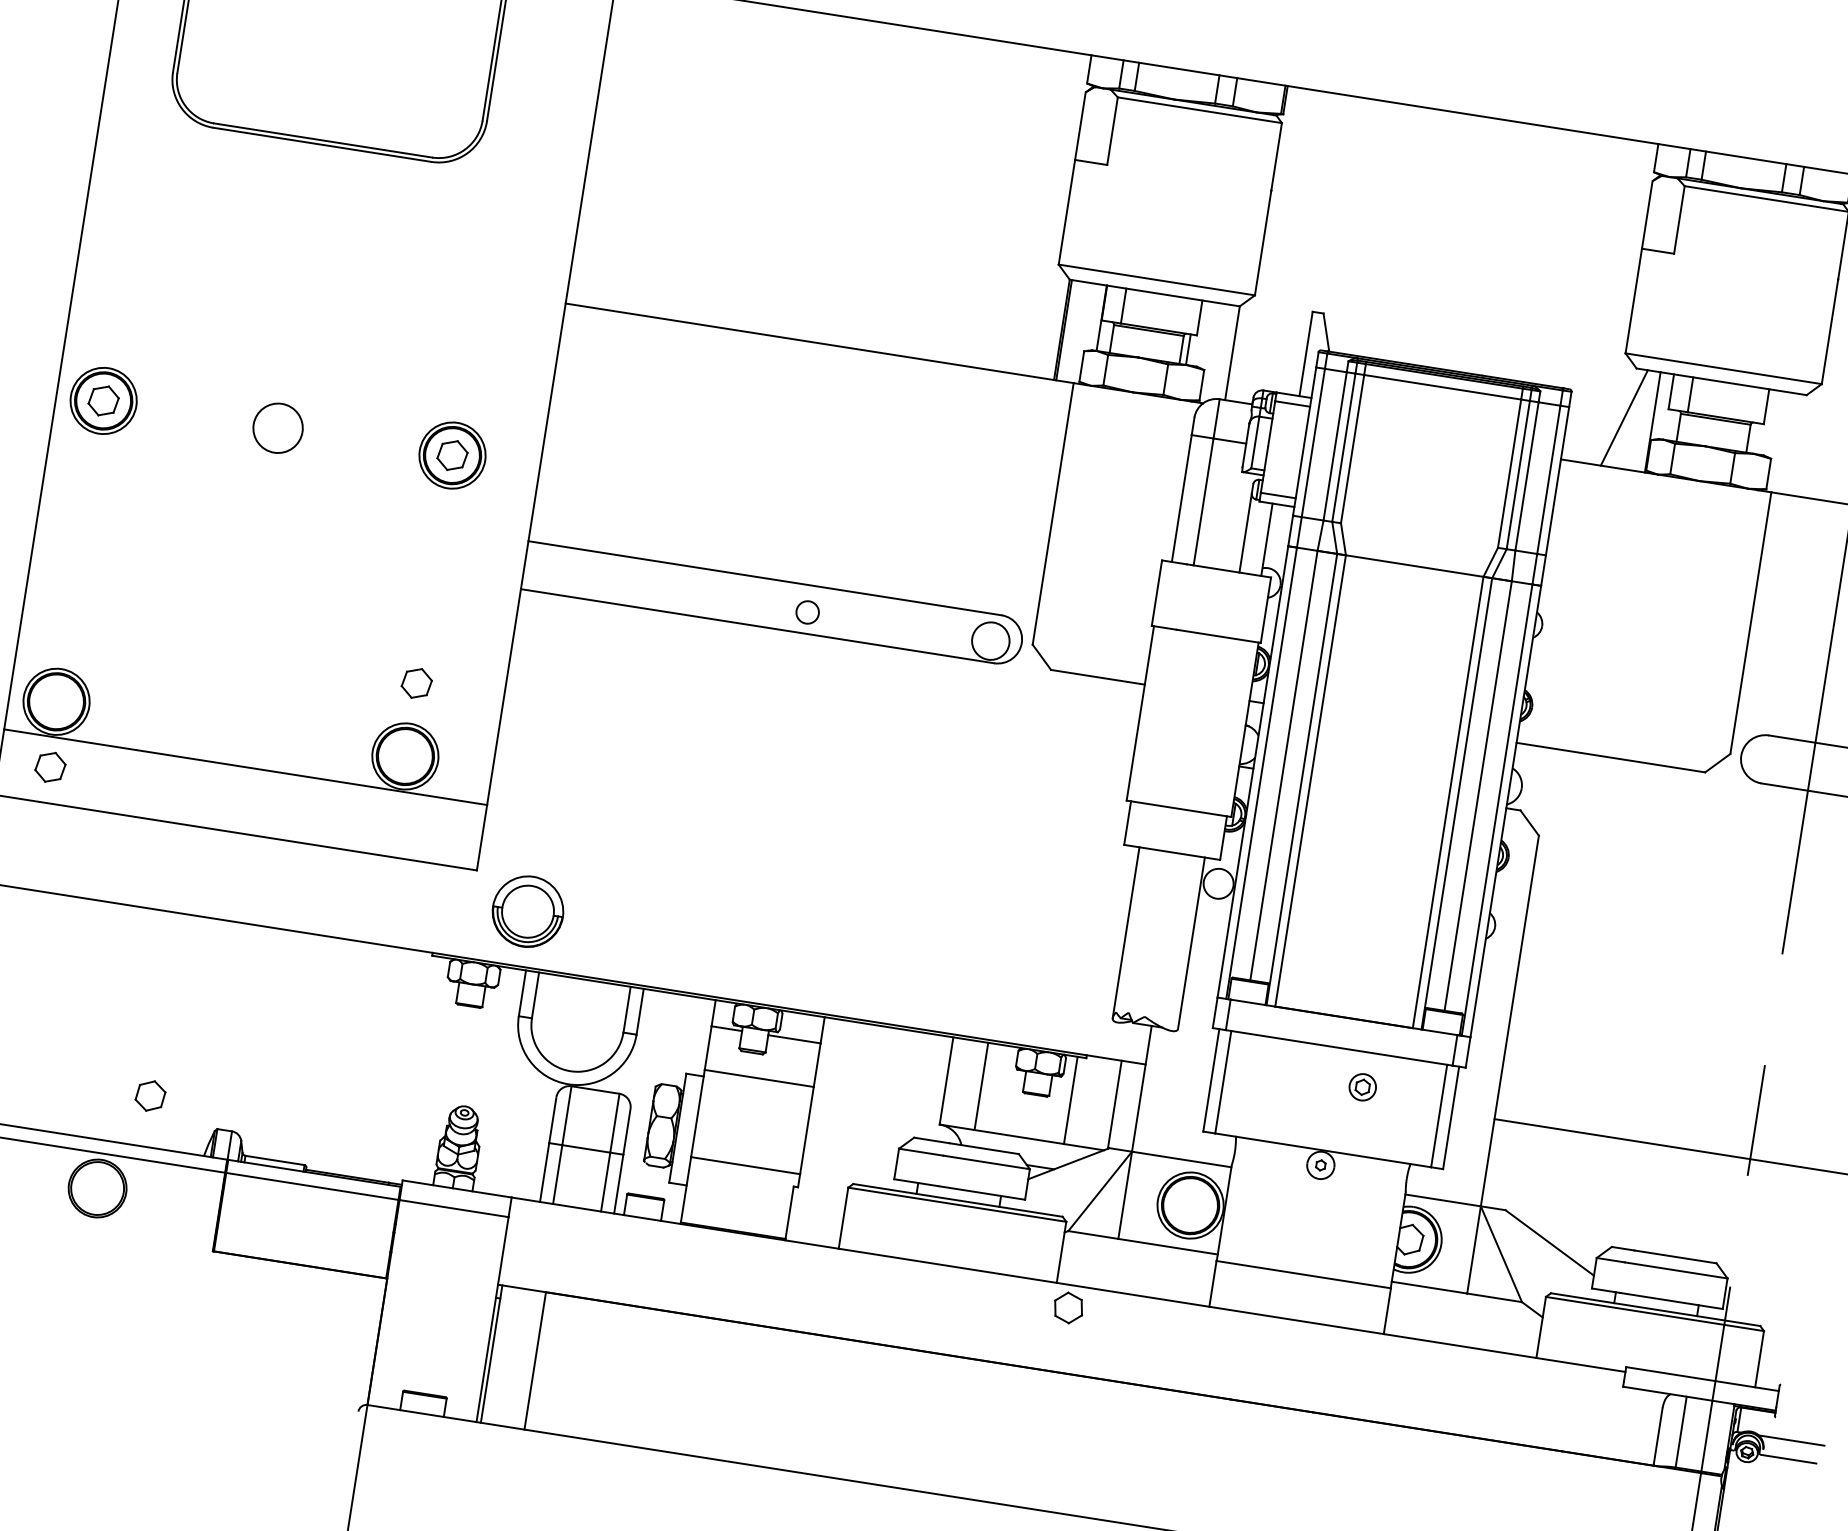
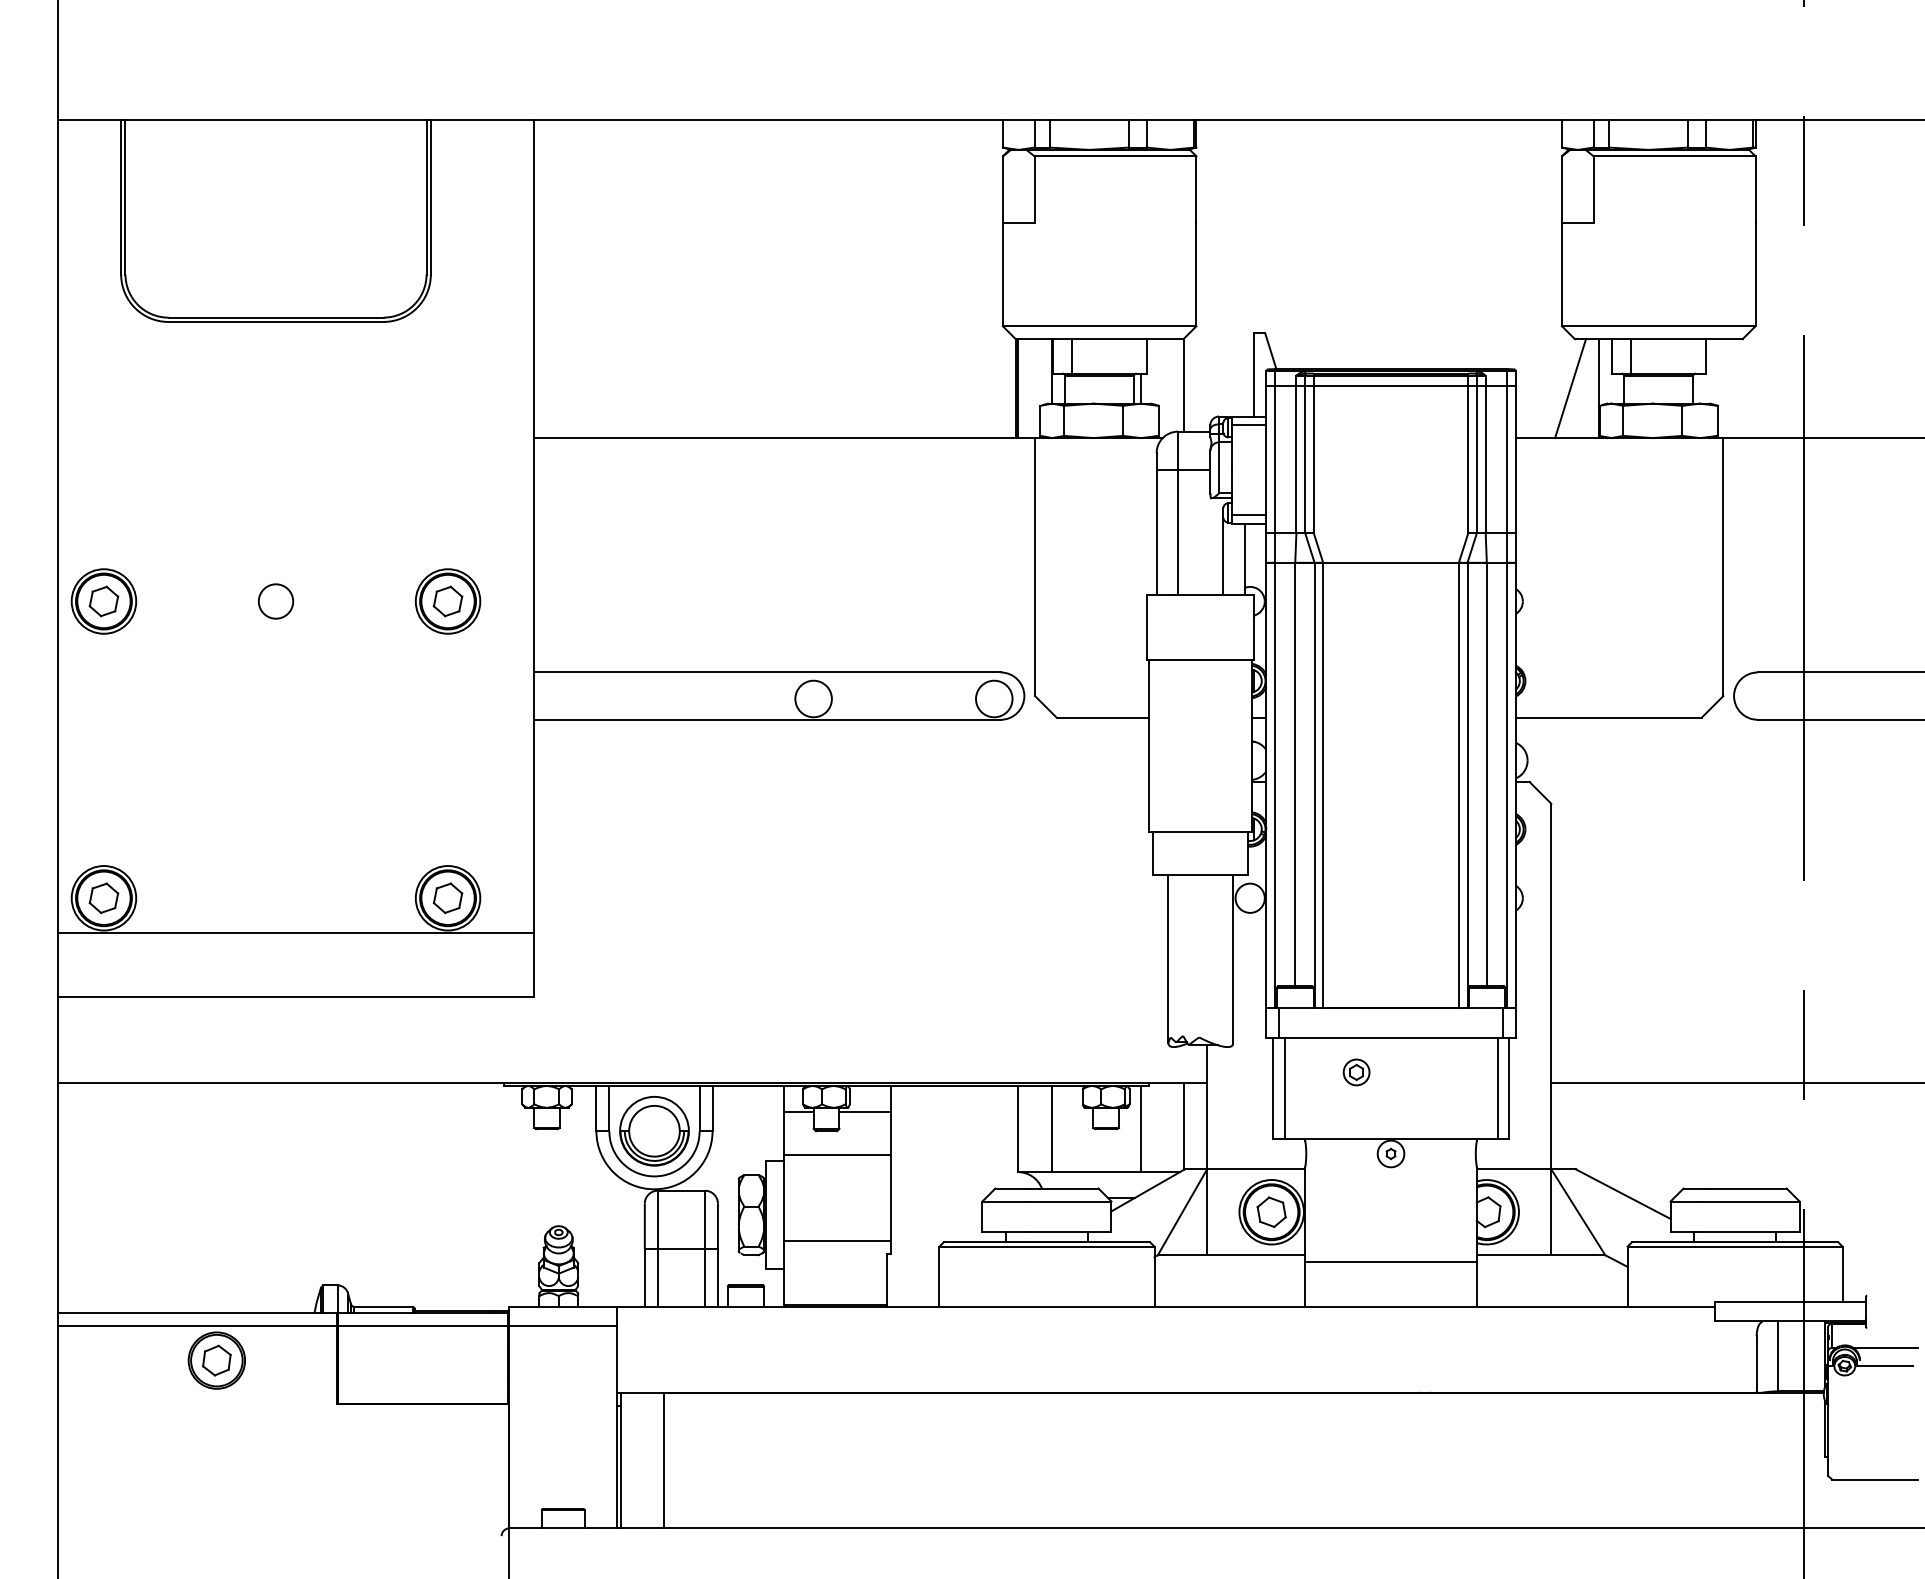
circle: (277, 428) -> (275, 601), size x0.71
circle: (807, 611) -> (813, 698), size x1.67
part: (416, 682) -> (447, 897), moved
part: (50, 766) -> (103, 897), moved
part: (527, 911) -> (654, 1131), moved
part: (1362, 1087) -> (1356, 1072), moved
part: (150, 1095) -> (216, 1360), moved
part: (1068, 1308) -> (1271, 1212), moved

